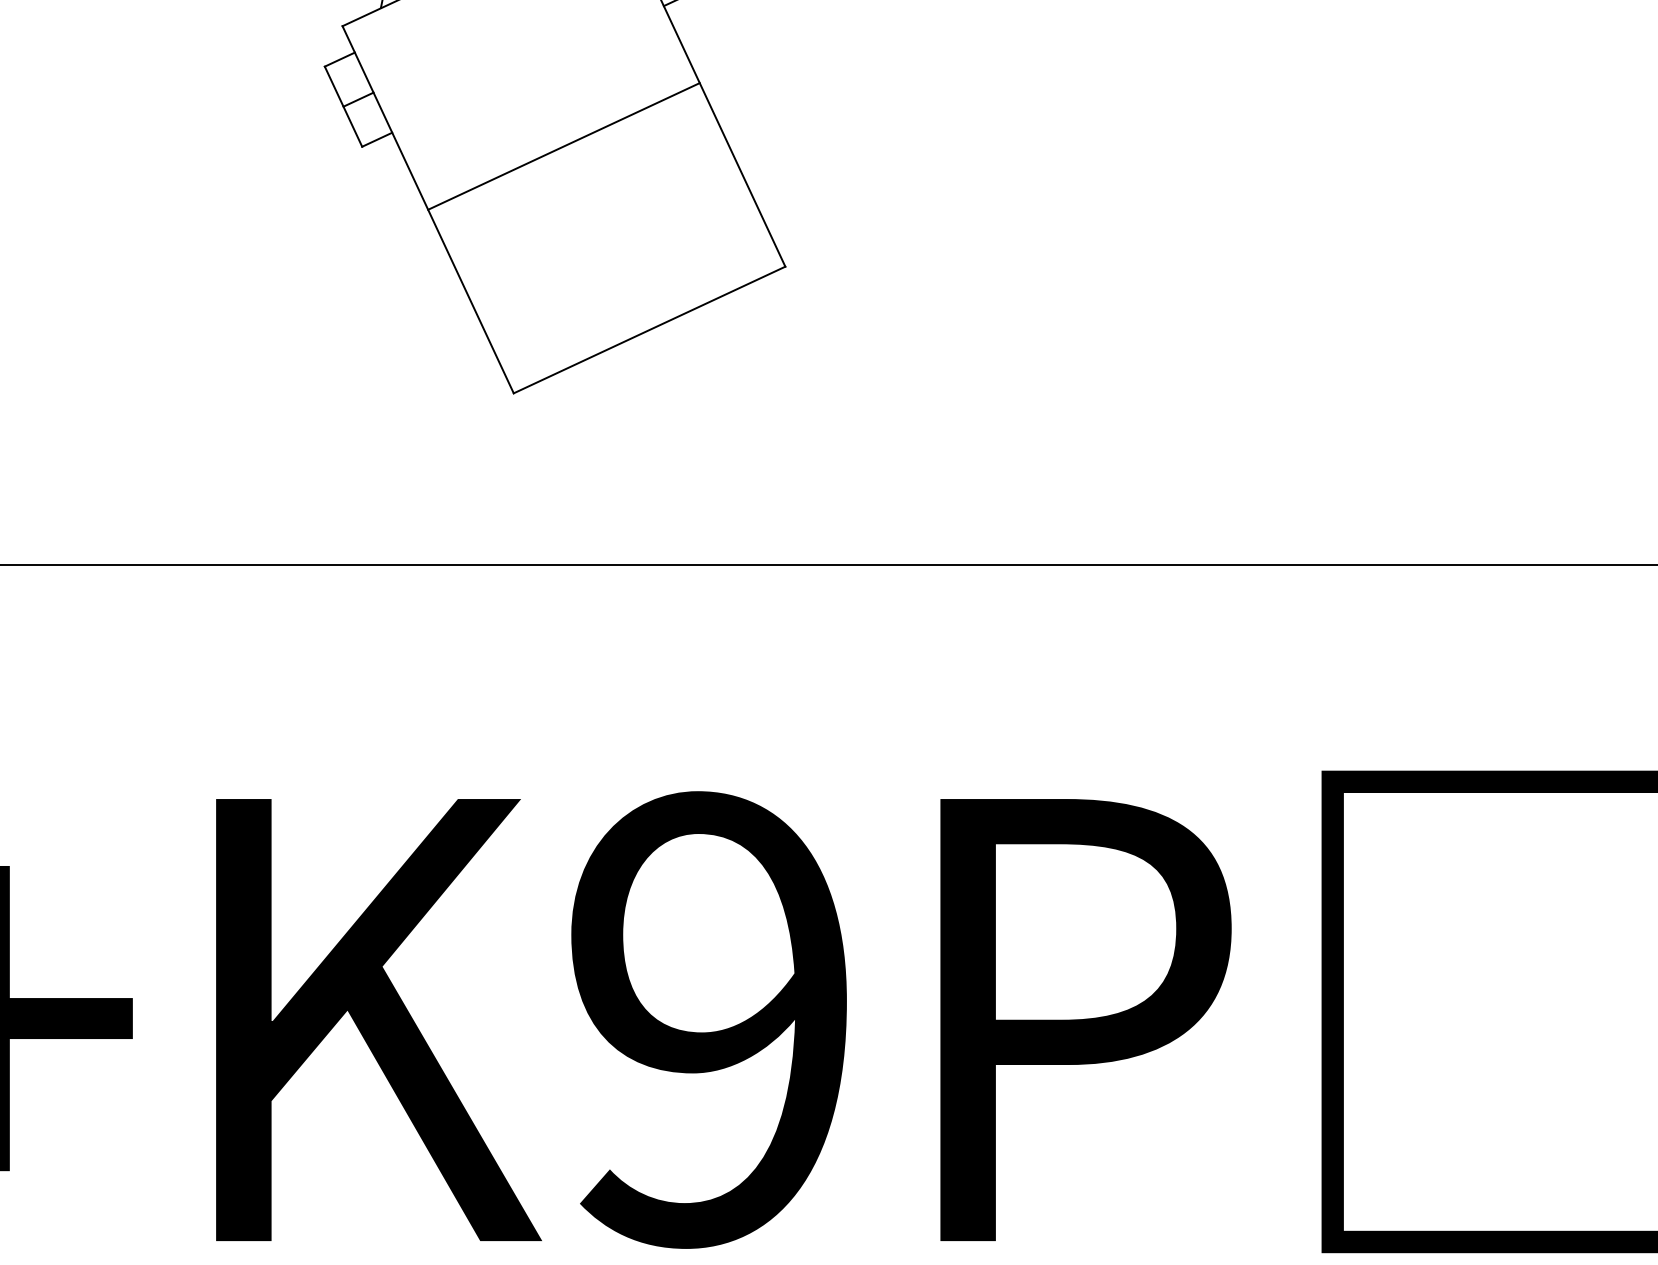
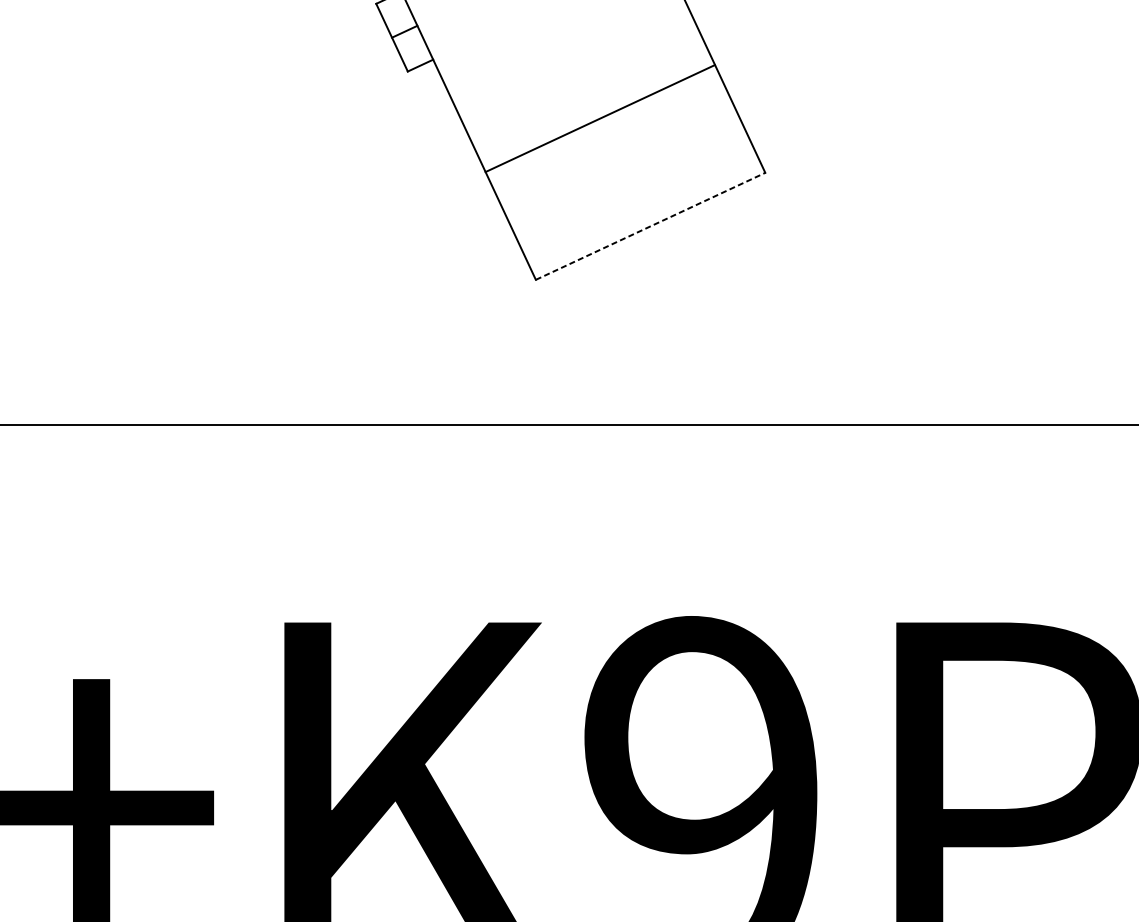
line: (563, 146) -> (599, 118), moved
line: (649, 330) -> (650, 226), solid -> dashed

